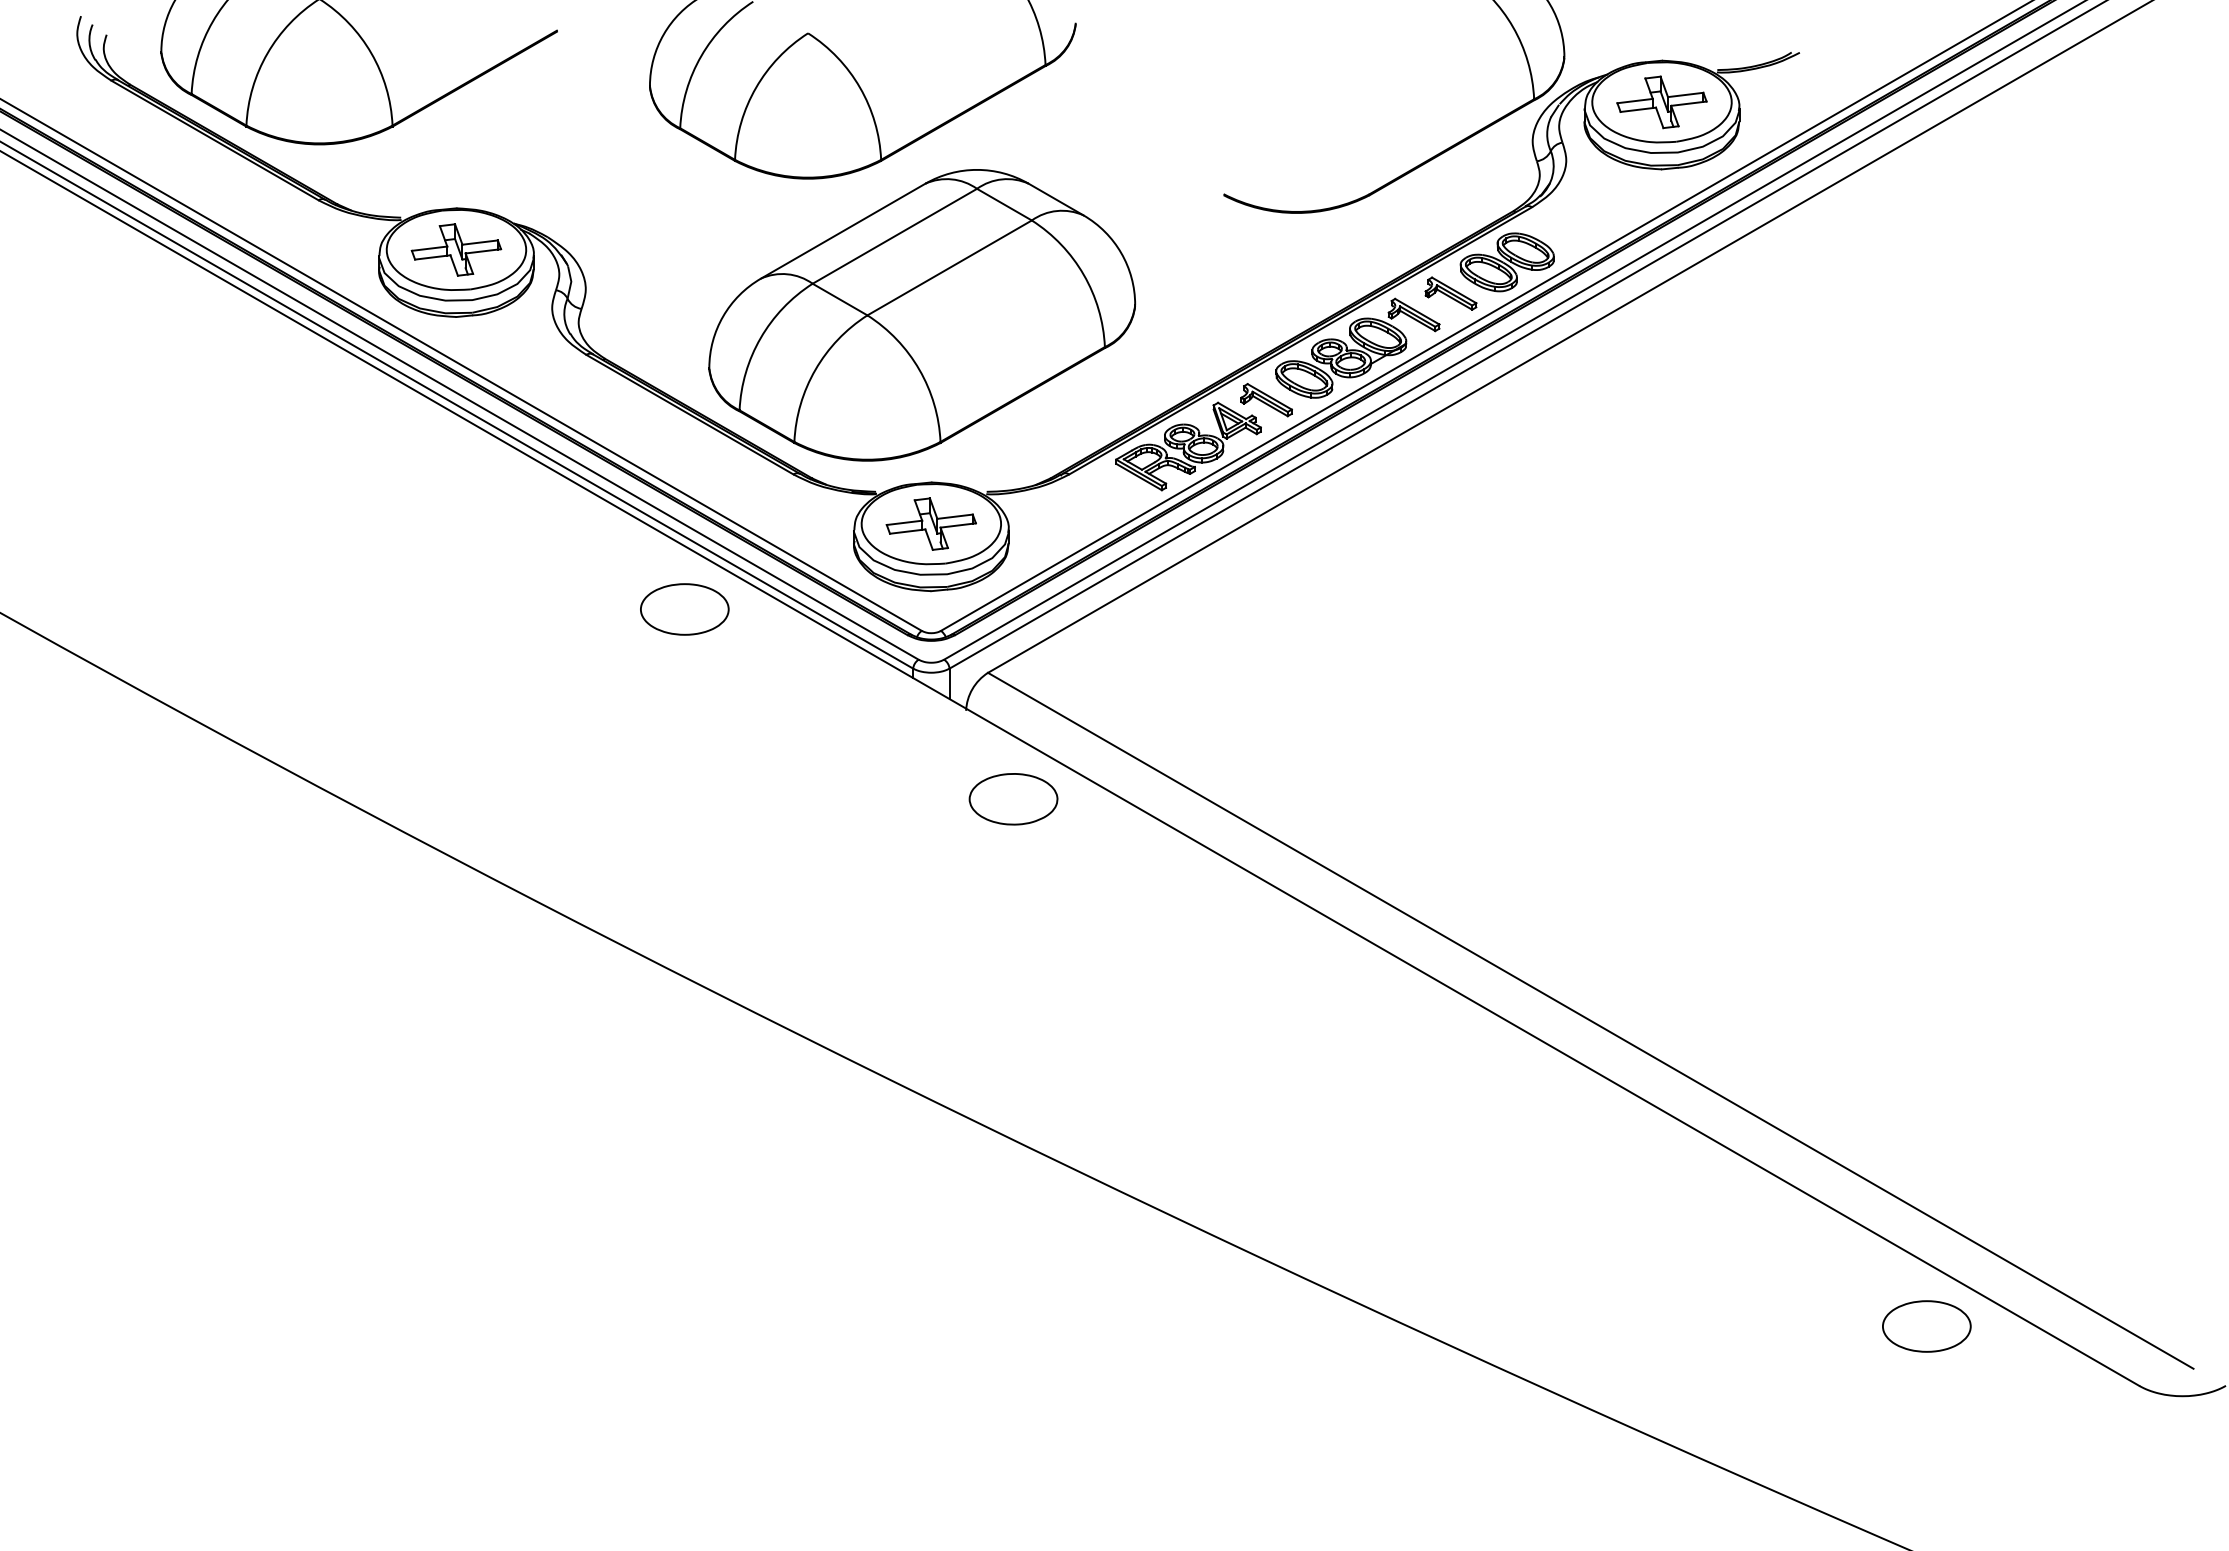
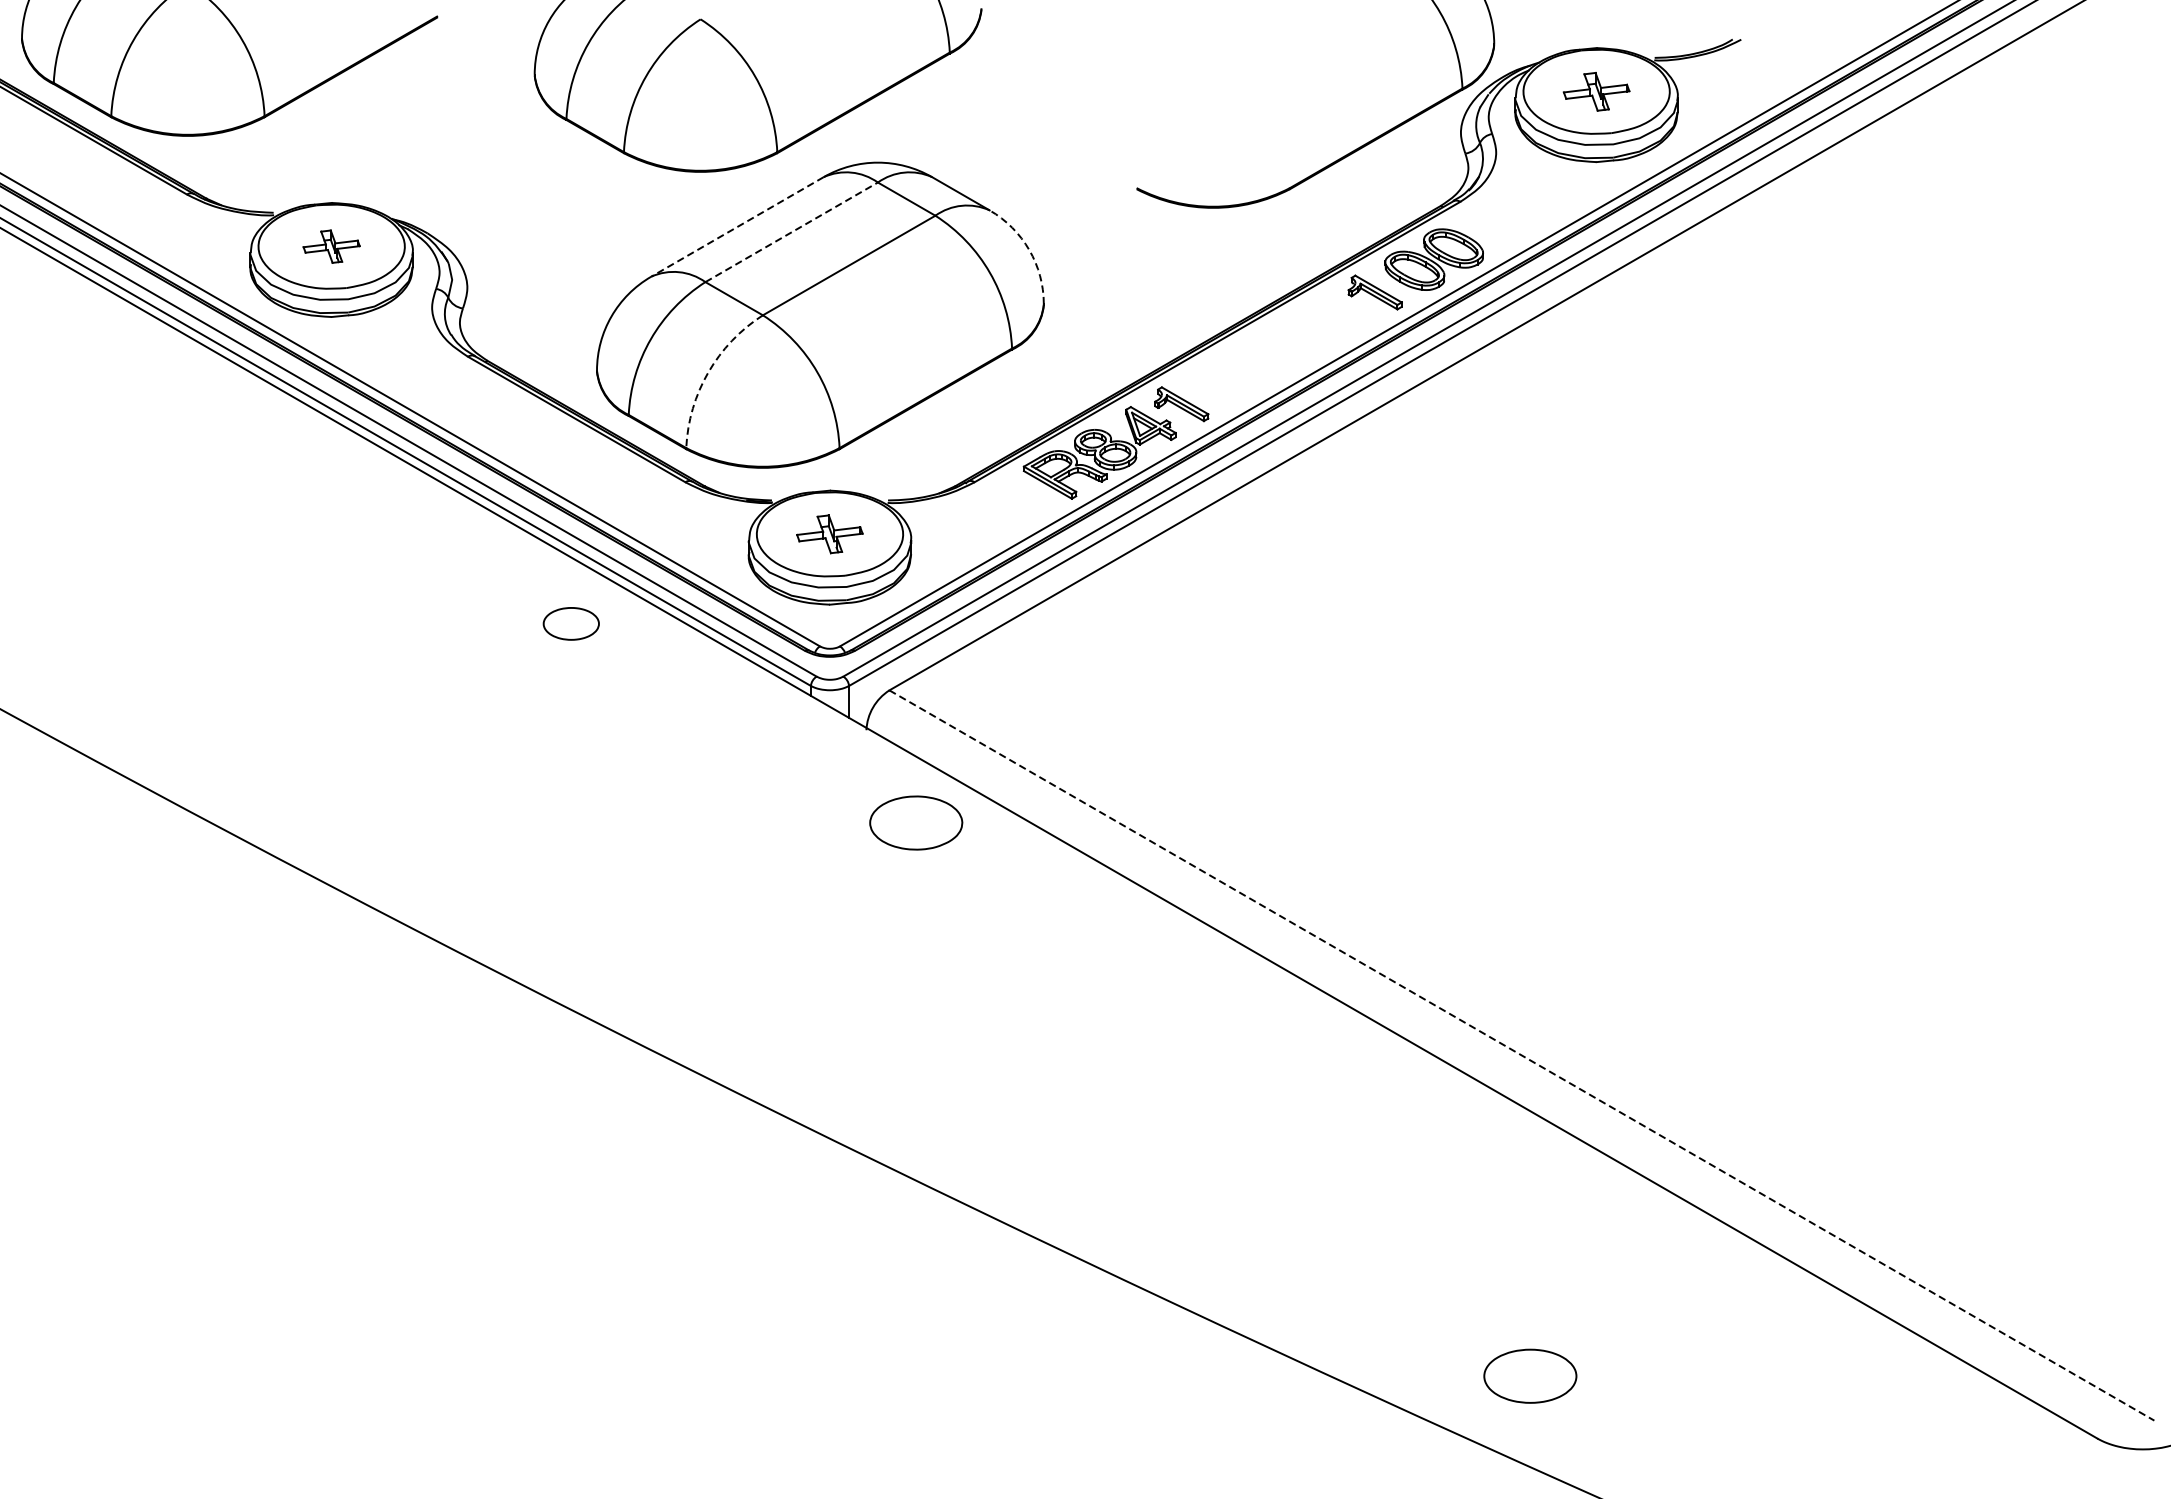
part: (1661, 102) -> (1596, 91), size x0.7
line: (843, 231) -> (737, 227), solid -> dashed
line: (894, 236) -> (791, 232), solid -> dashed
part: (456, 249) -> (331, 246), size x0.6
arc: (1121, 253) -> (1029, 250), solid -> dashed
part: (1357, 347) -> (1277, 349), removed
arc: (815, 369) -> (708, 372), solid -> dashed
part: (930, 523) -> (829, 533), size x0.7
part: (684, 609) -> (570, 623), size x0.6
line: (1590, 1020) -> (1521, 1055), solid -> dashed
part: (1926, 1326) -> (1530, 1376), moved

